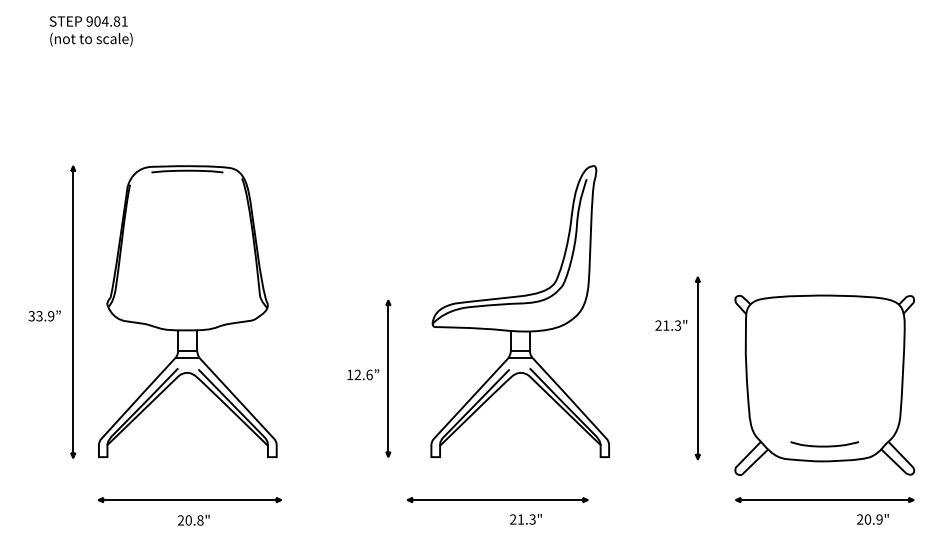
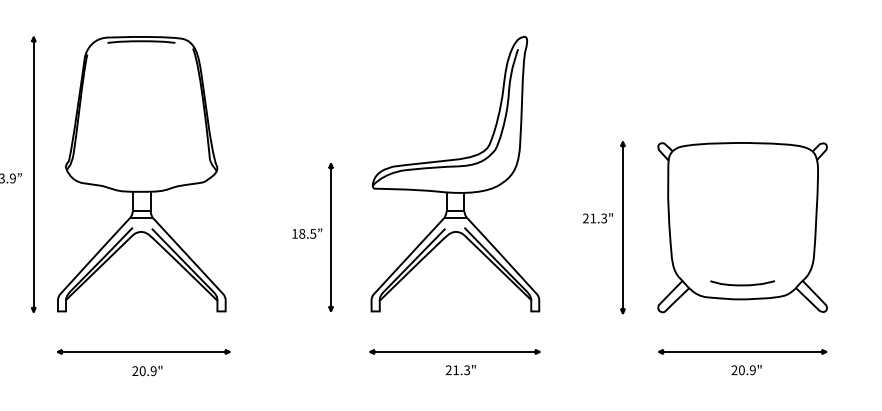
text: (671, 325) -> (598, 218), moved
text: (363, 374) -> (307, 233), 12.6 -> 18.5
part: (824, 384) -> (742, 226), moved
part: (497, 499) -> (454, 351), moved
text: (872, 518) -> (746, 369), moved
text: (200, 520) -> (153, 371), 20.8" -> 20.9"

